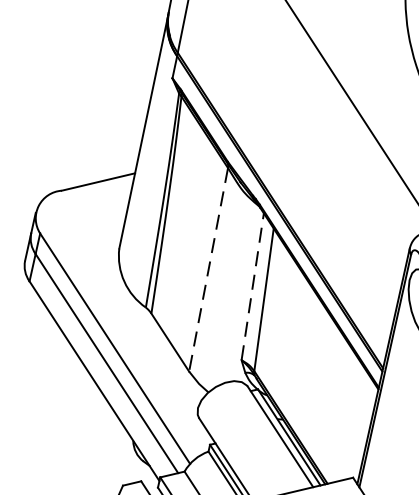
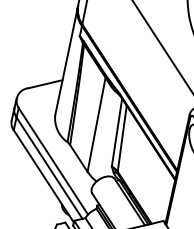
line: (208, 269) -> (96, 124), dashed -> solid
line: (253, 286) -> (117, 132), dashed -> solid

